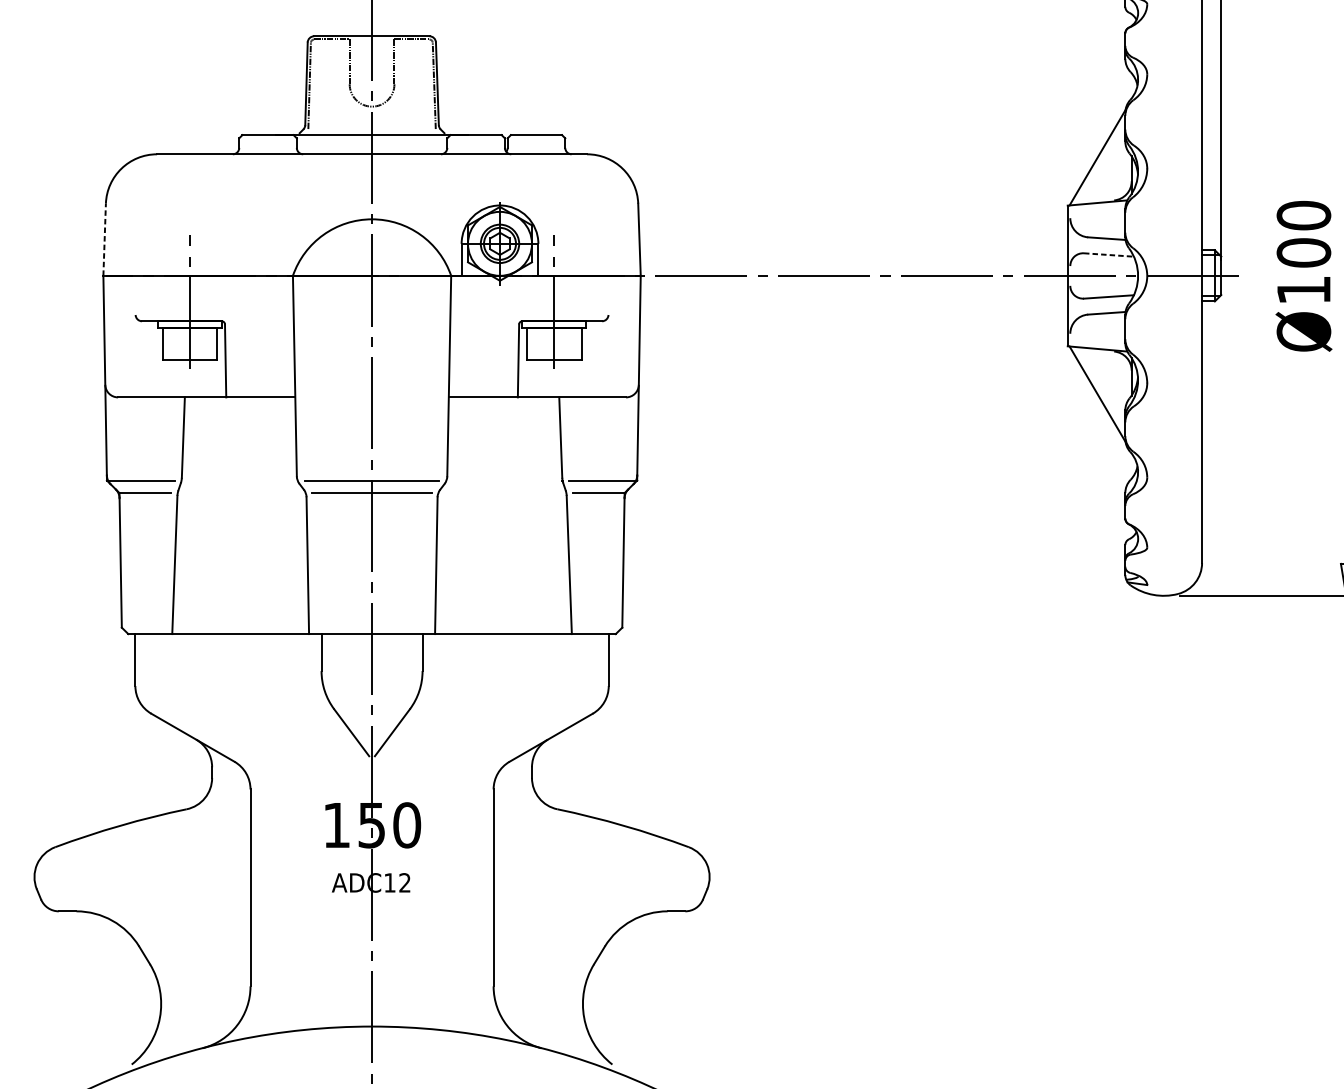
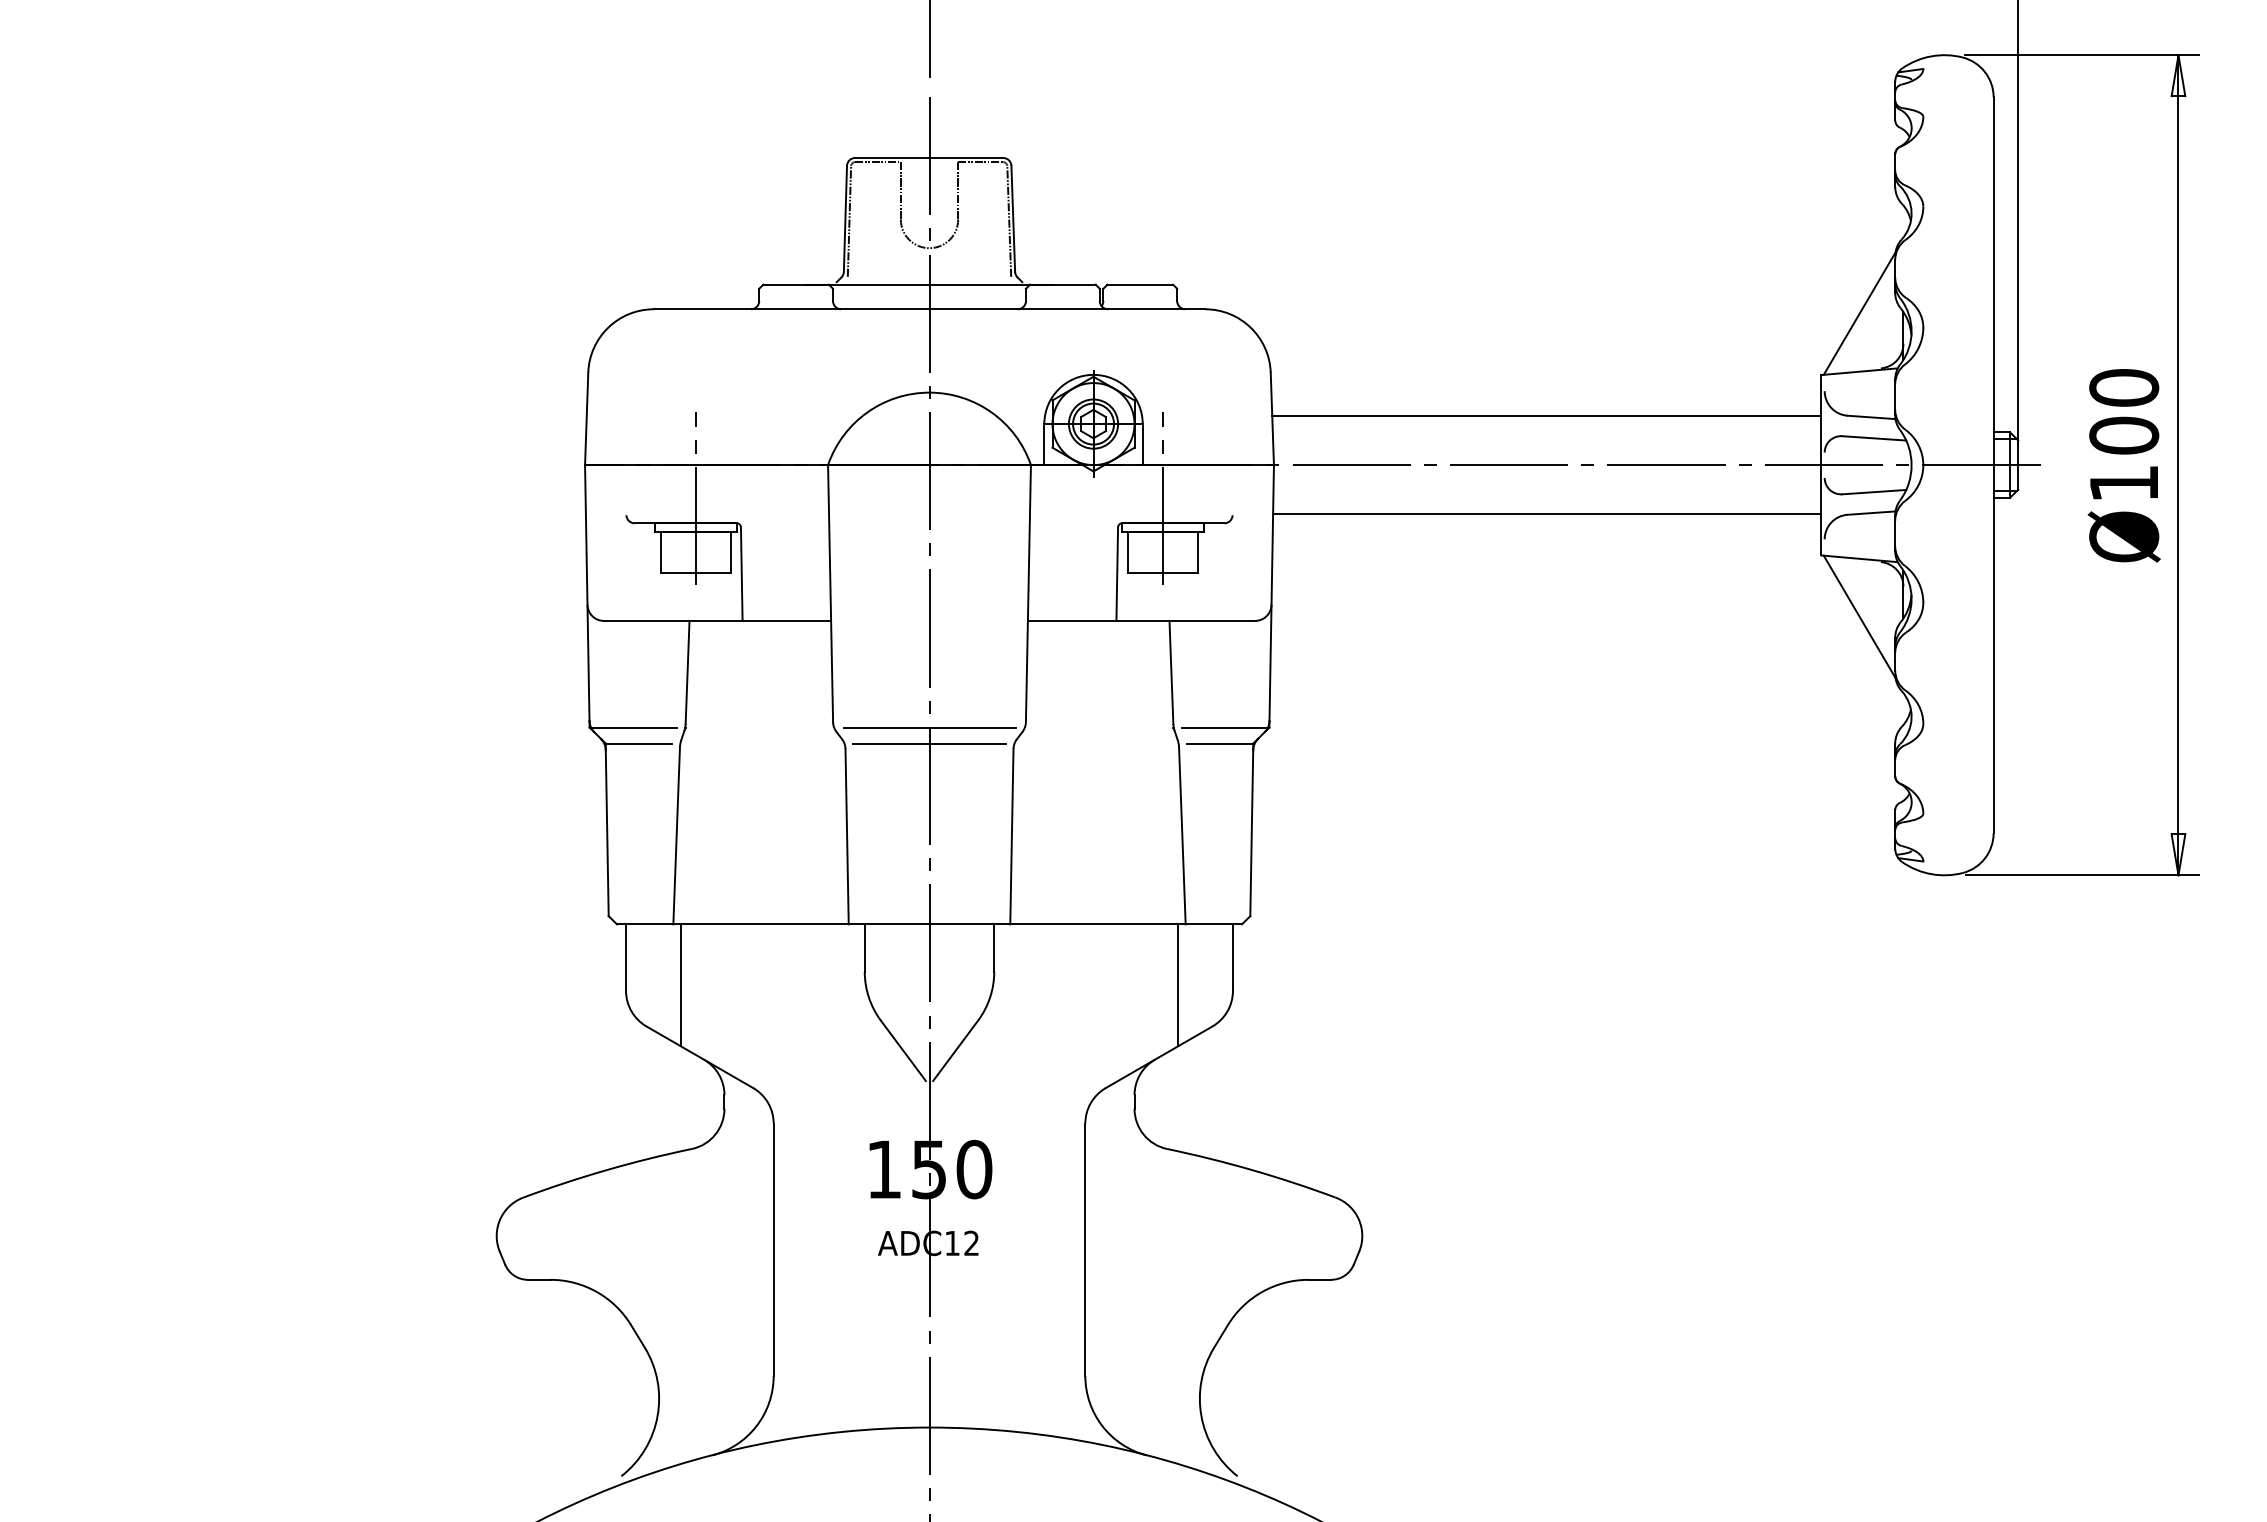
line: (853, 237) -> (1546, 415), added
line: (104, 239) -> (586, 418), dashed -> solid
line: (1109, 255) -> (1874, 438), dashed -> solid
line: (854, 314) -> (1547, 514), added
line: (178, 681) -> (681, 985), added
line: (565, 681) -> (1177, 985), added

